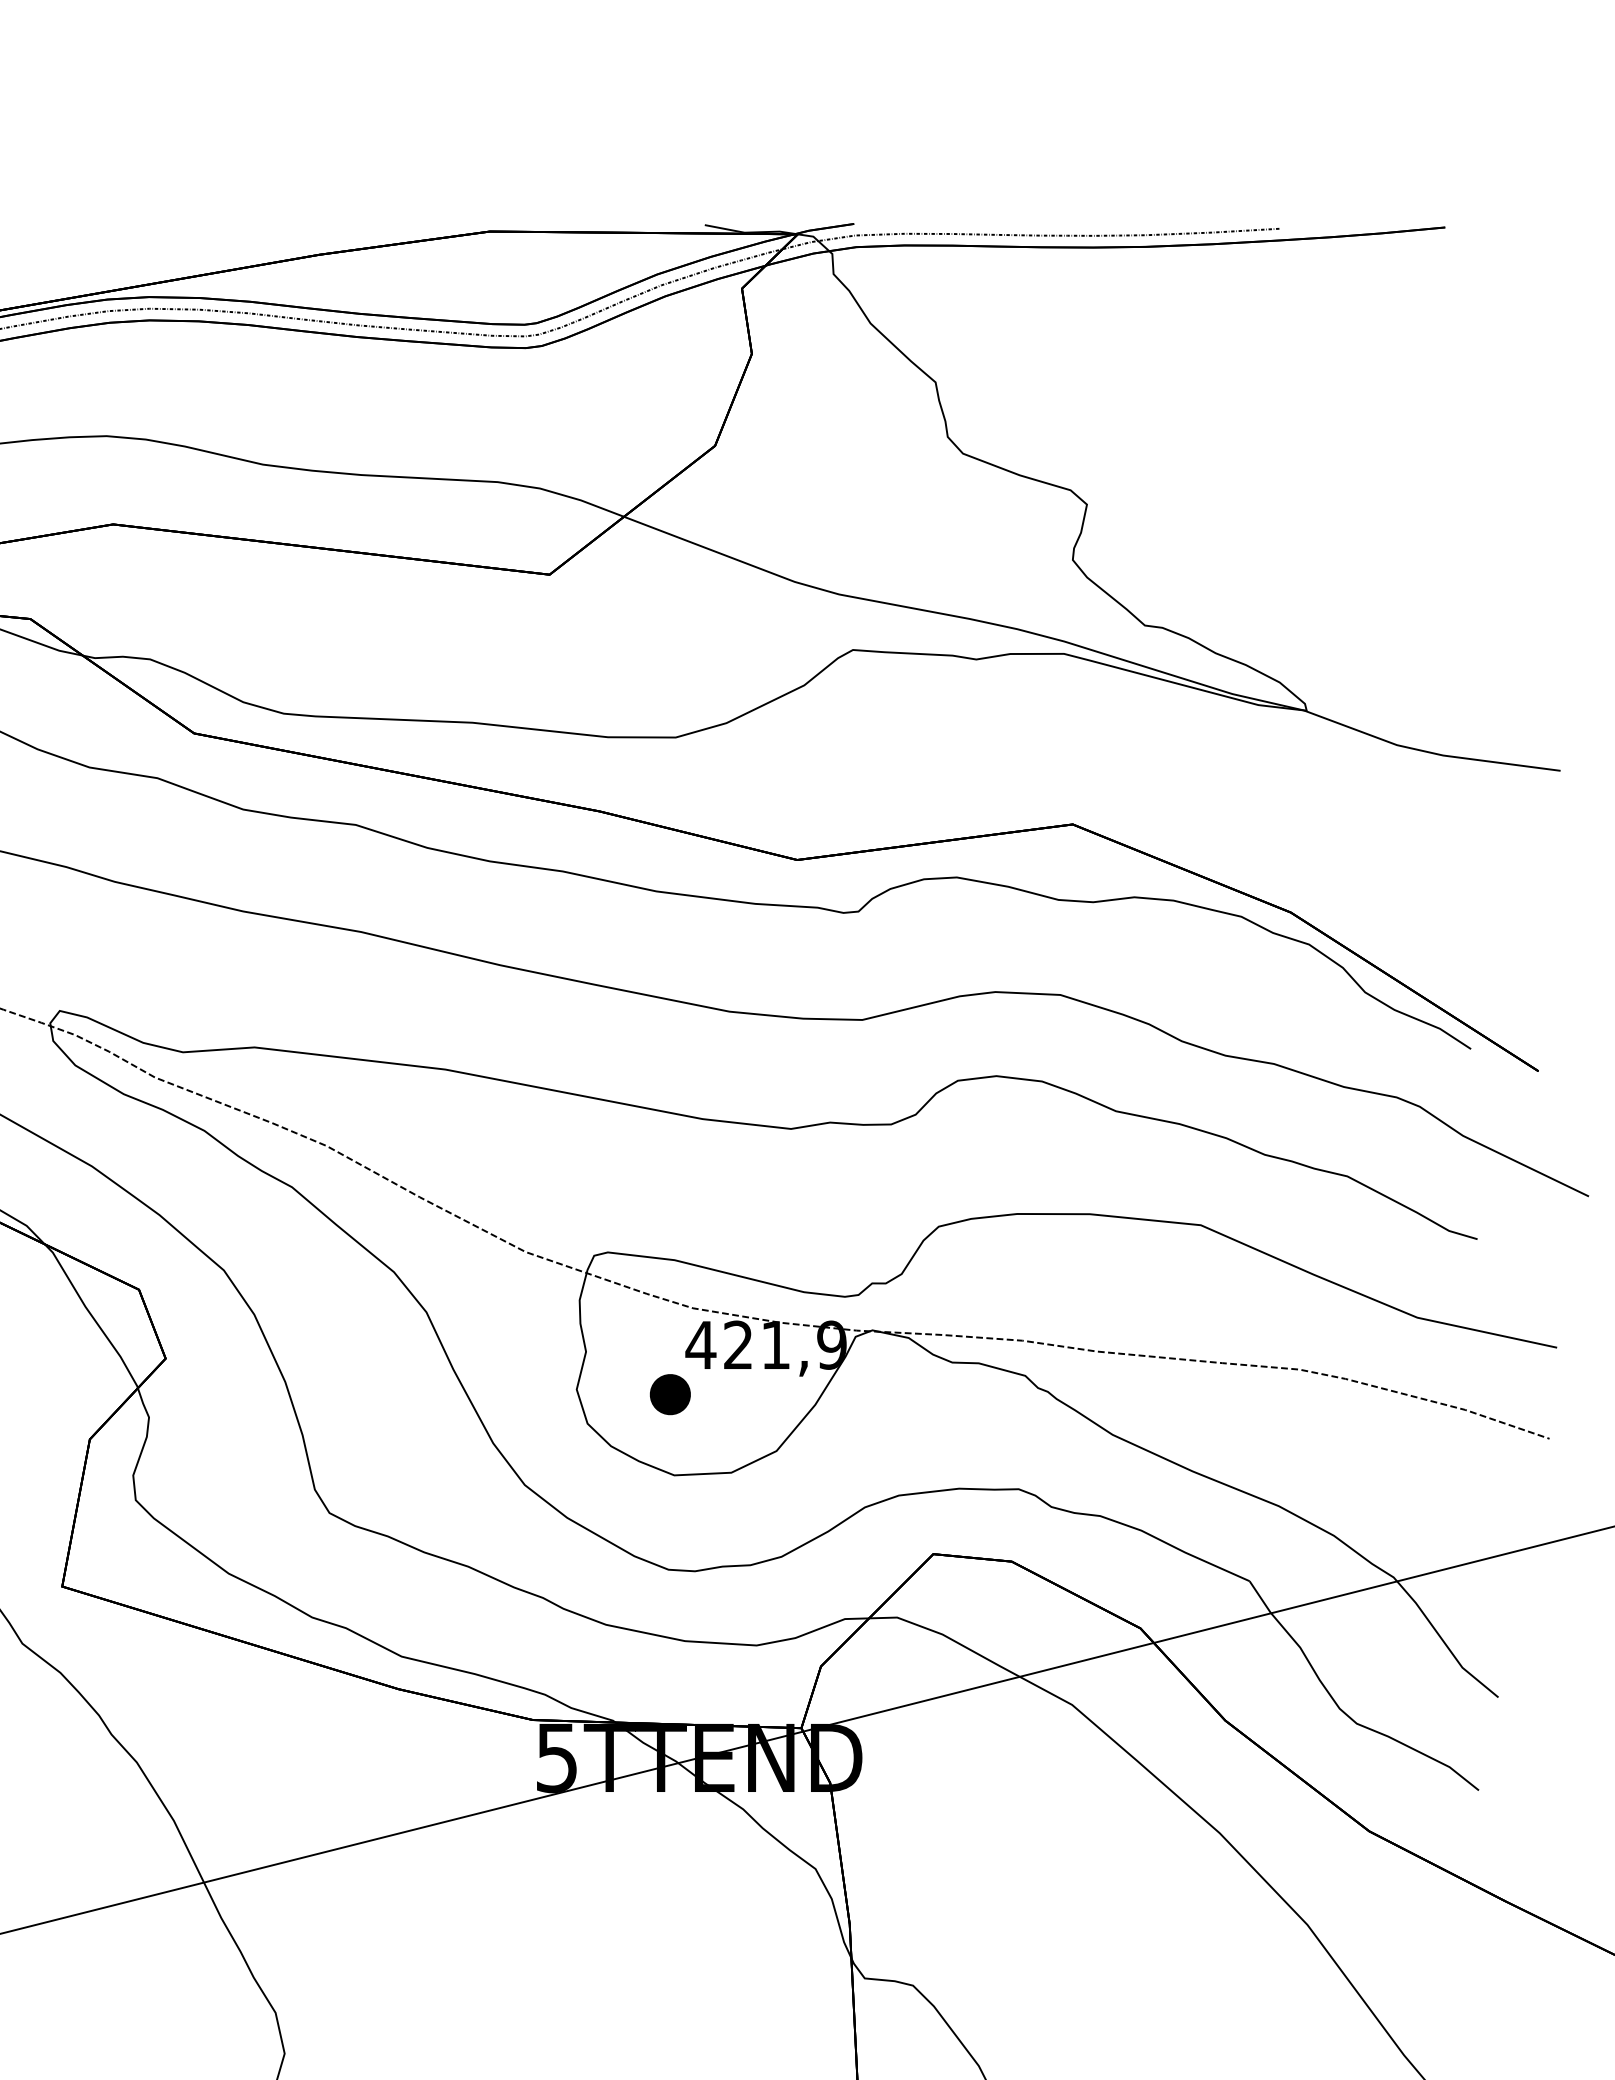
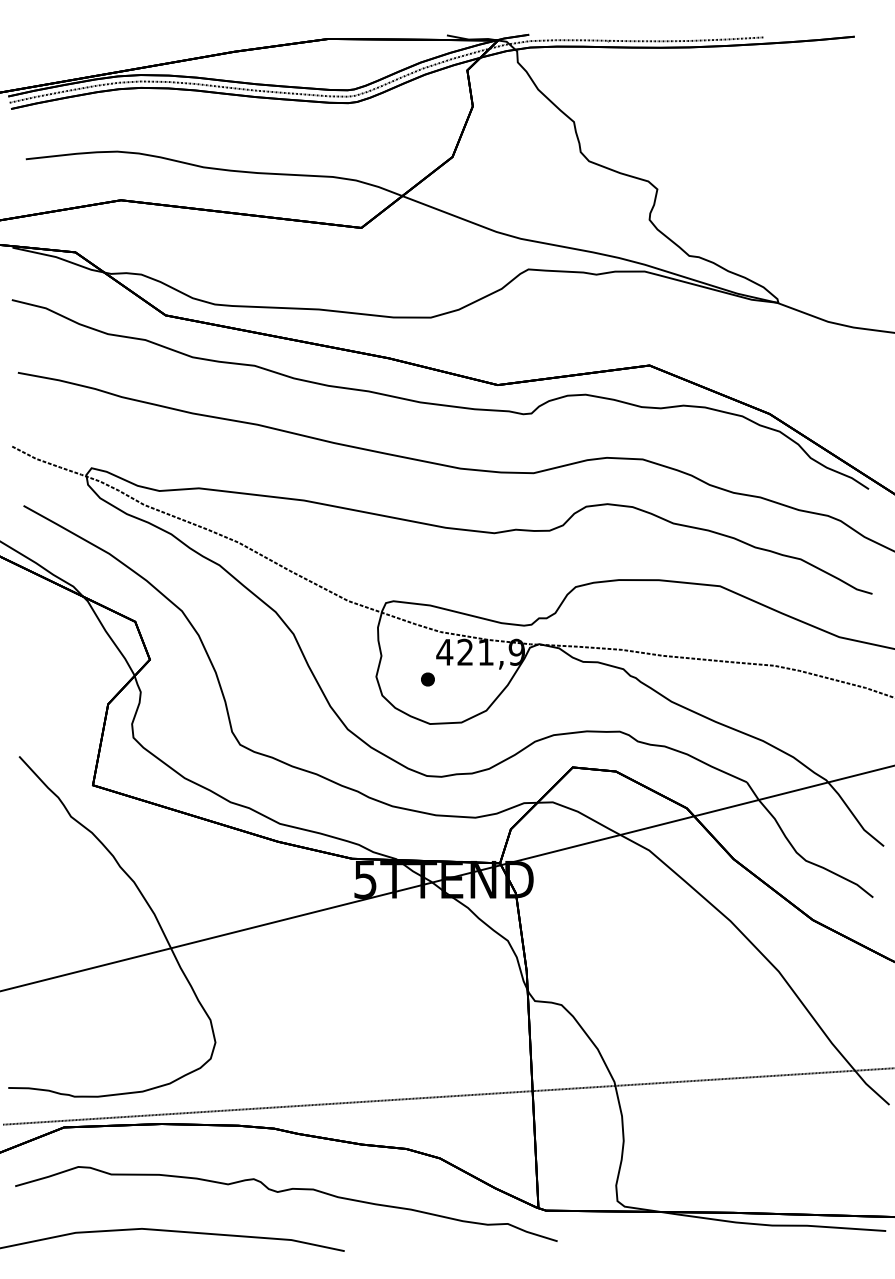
part: (669, 1394) -> (427, 679), size x0.62

